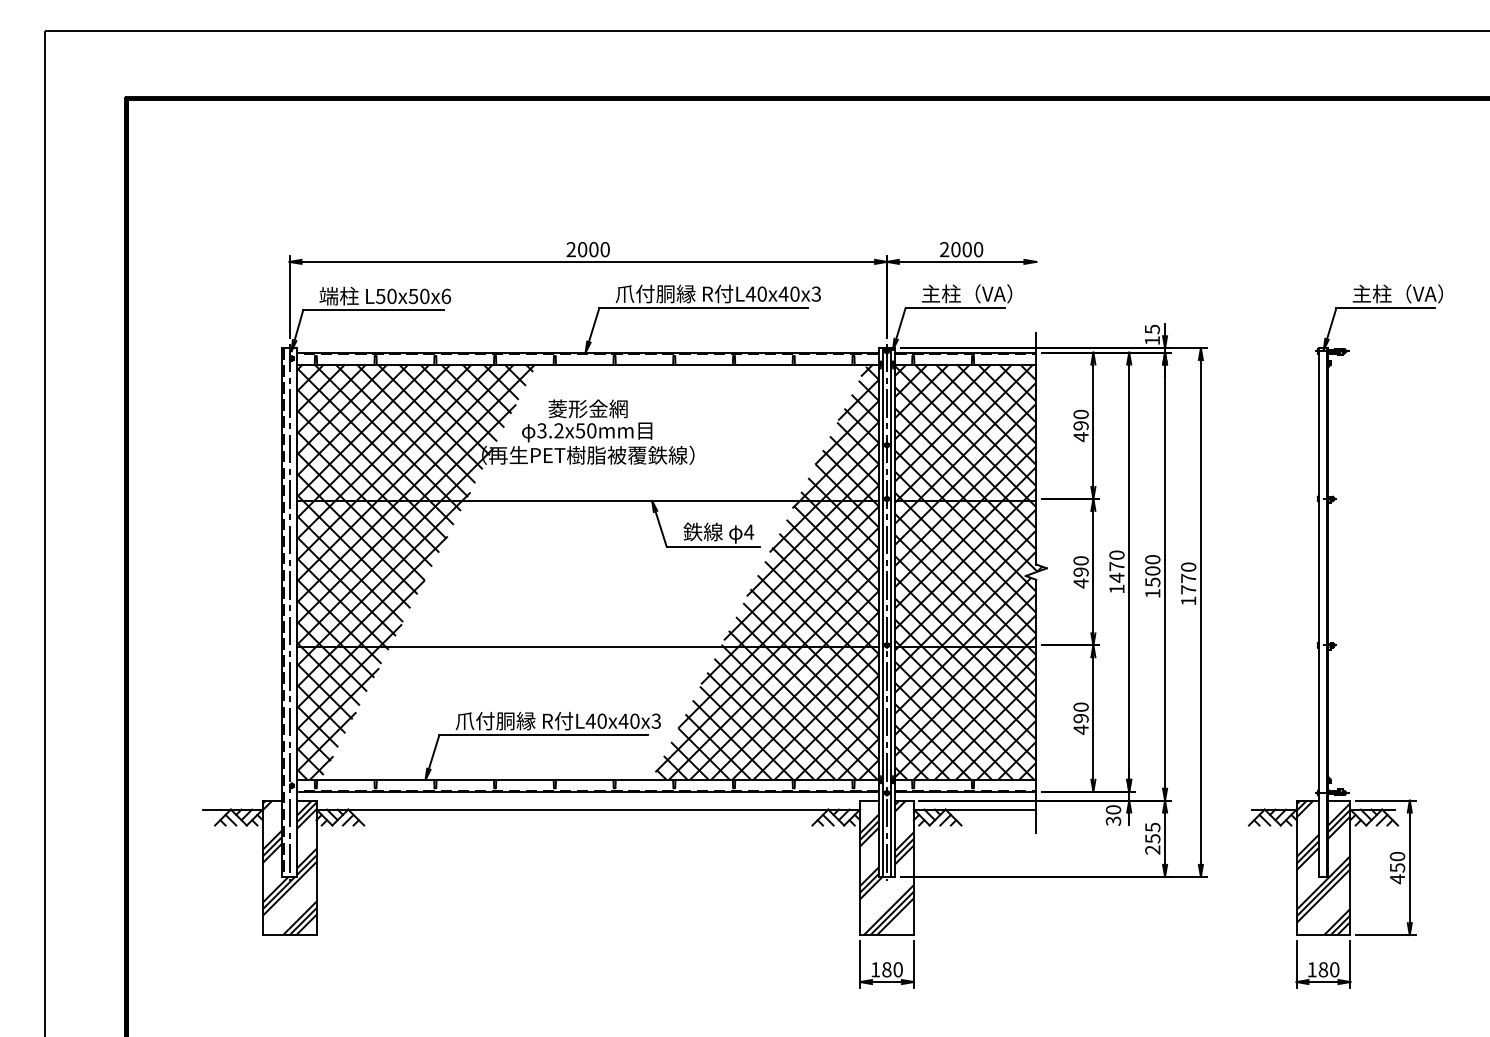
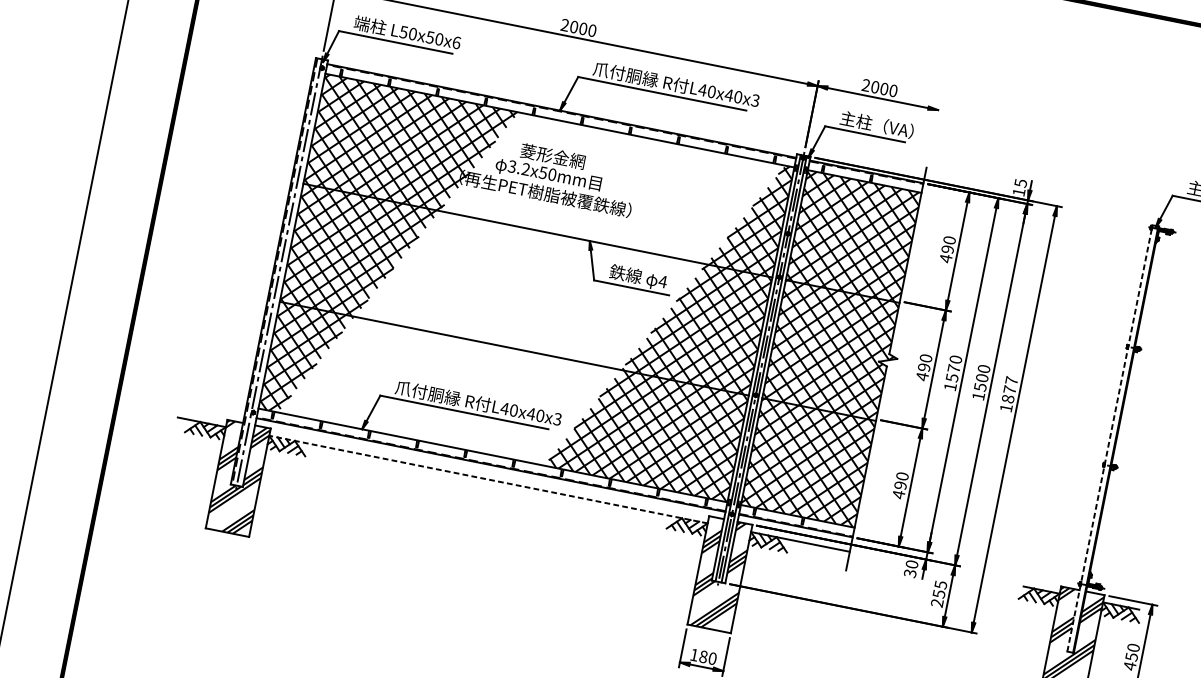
text: (1116, 577) -> (951, 377), 1470 -> 1570
text: (1188, 578) -> (1009, 389), 1770 -> 1877
line: (1319, 611) -> (1110, 437), solid -> dashed
line: (588, 809) -> (488, 479), solid -> dashed

